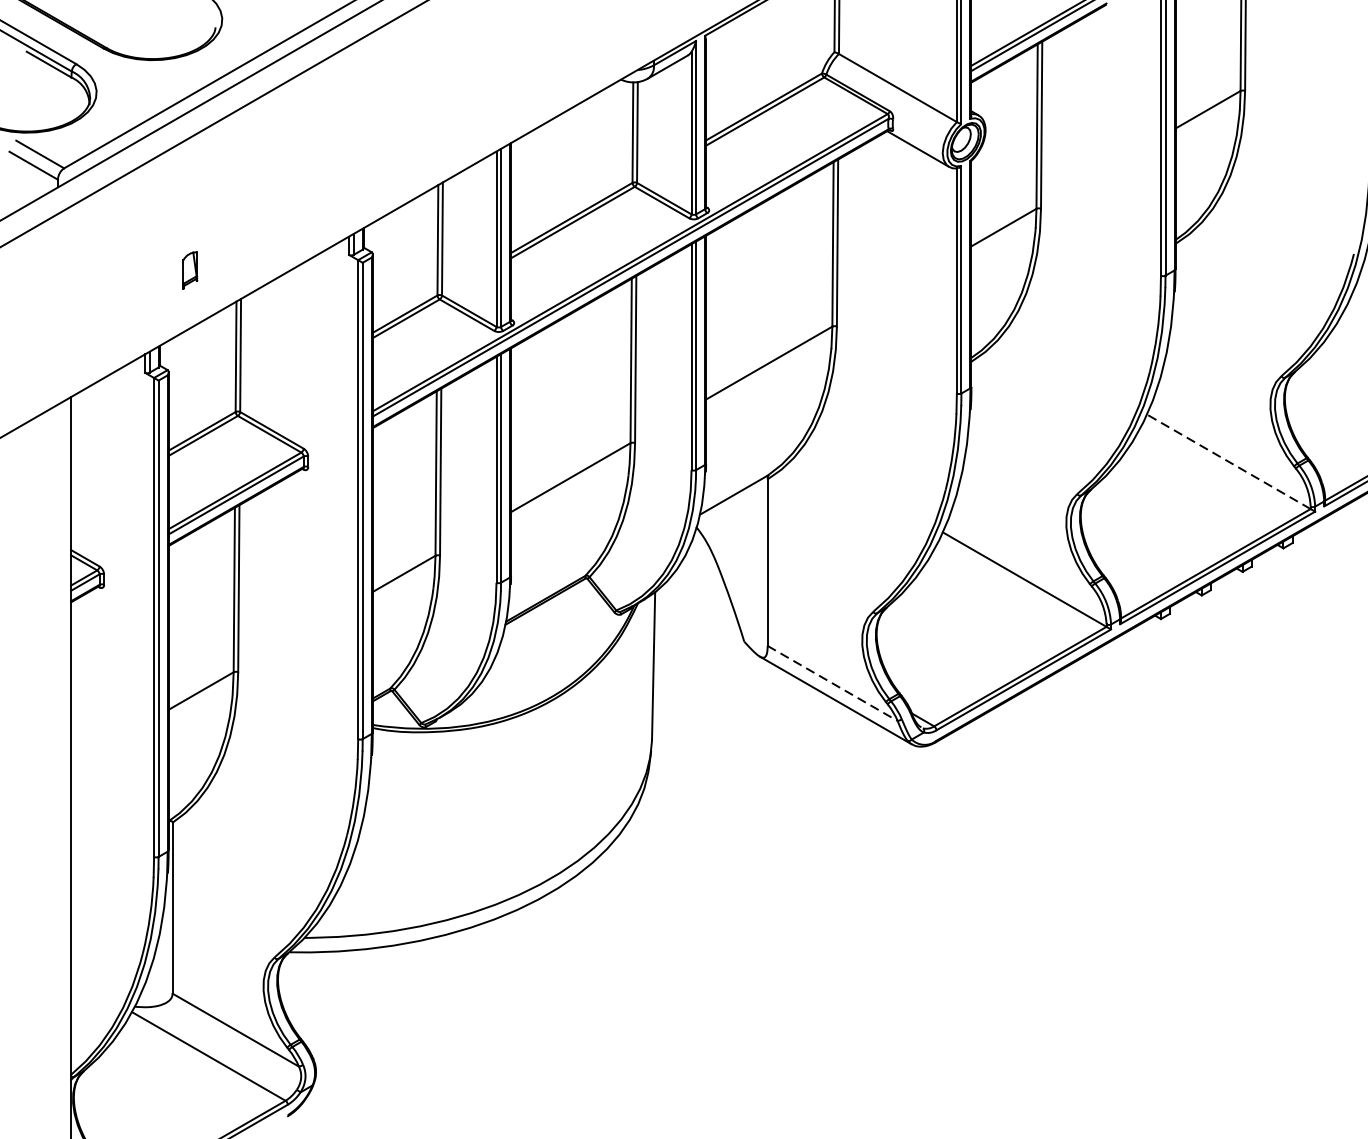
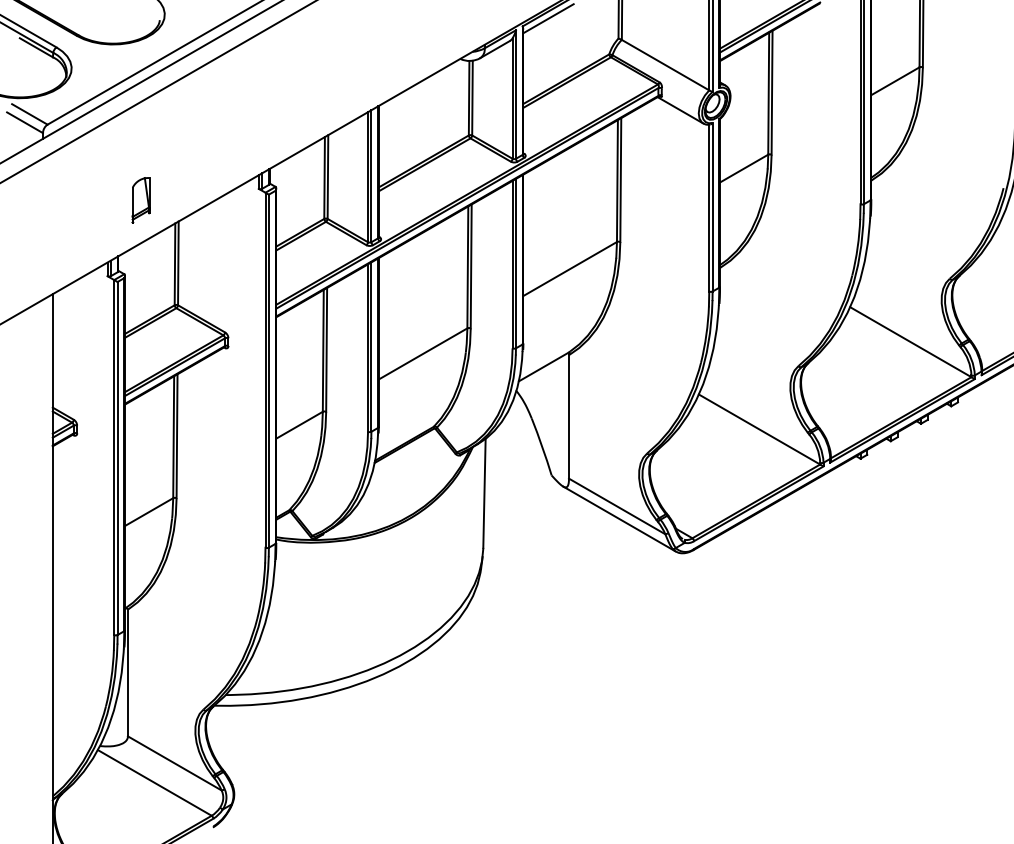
line: (739, 25) -> (548, 18), added
part: (189, 270) -> (140, 200), size x1.67
line: (1228, 462) -> (910, 342), dashed -> solid
line: (833, 683) -> (617, 506), dashed -> solid

